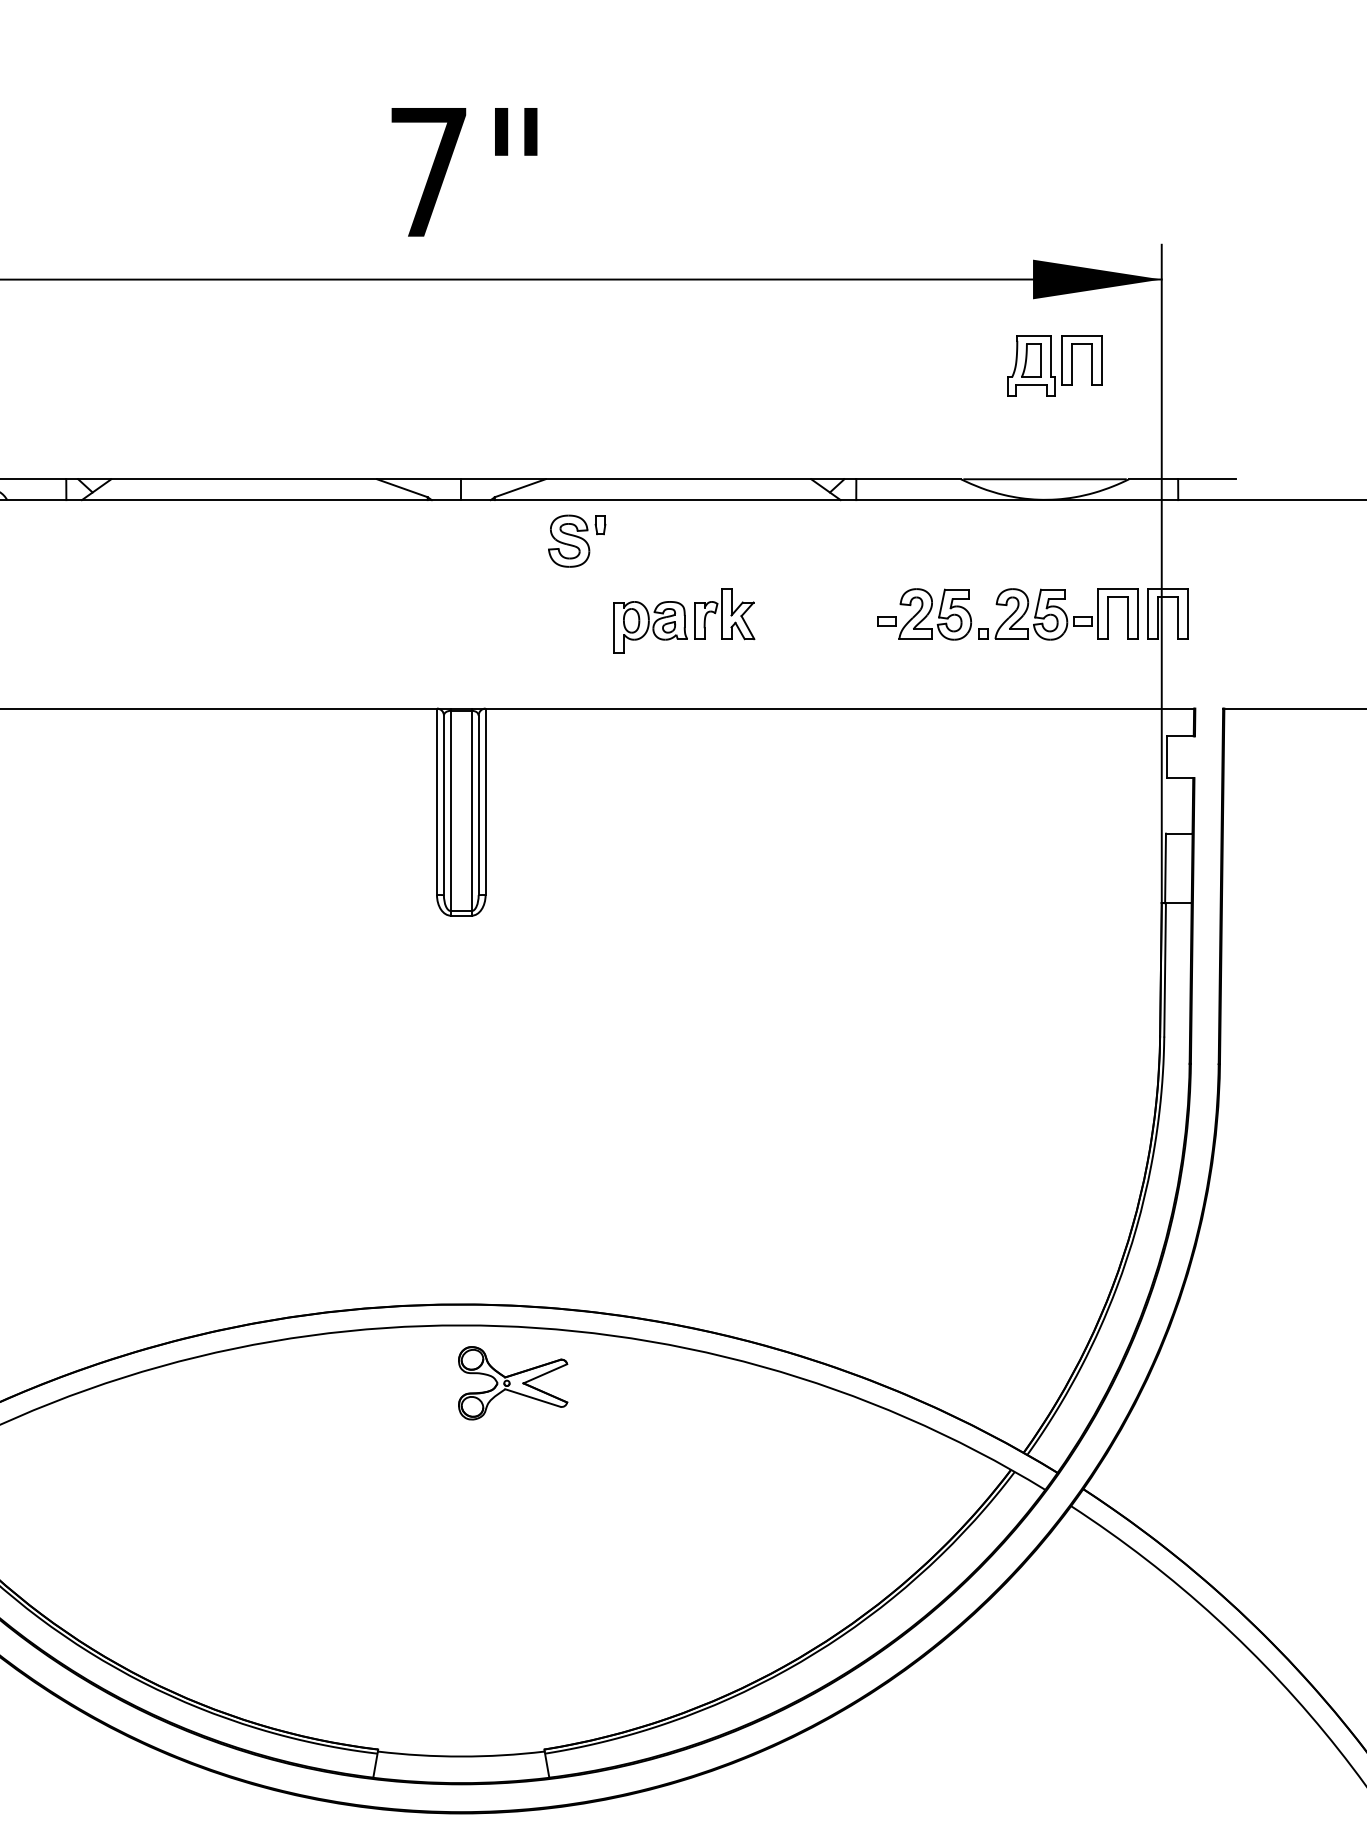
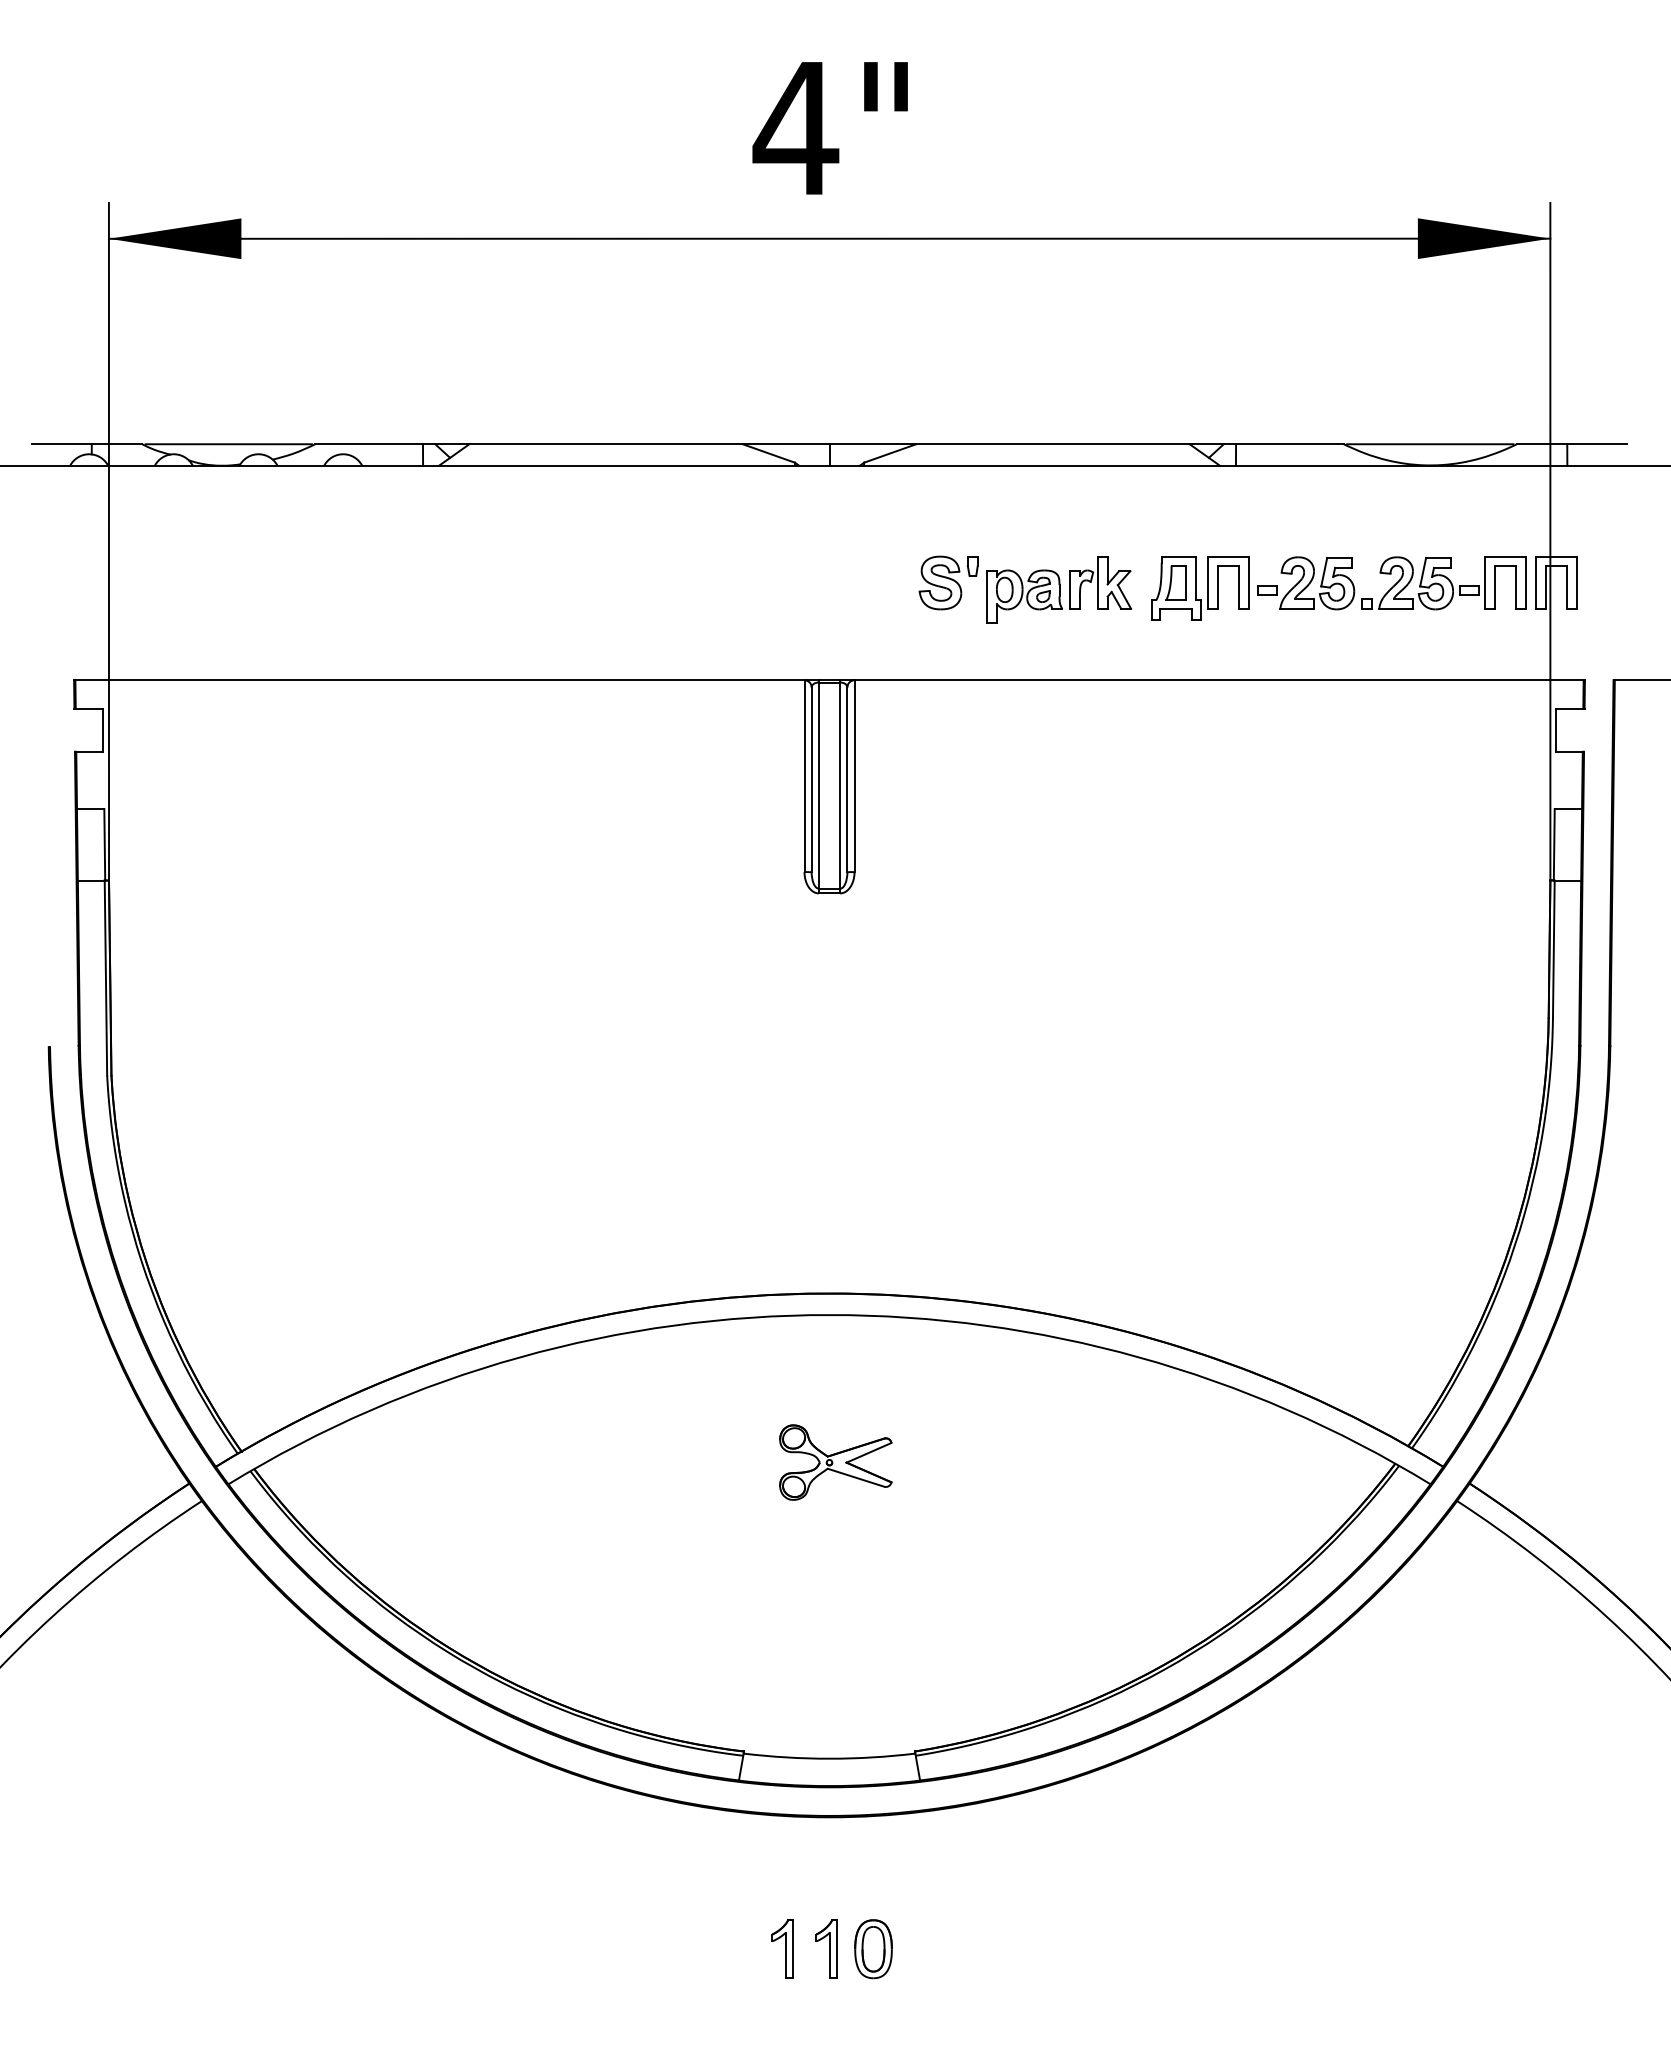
text: (428, 172) -> (795, 128), 7" -> 4"
part: (1054, 365) -> (1200, 588), moved
part: (576, 540) -> (948, 582), moved
part: (512, 1383) -> (835, 1462), moved

